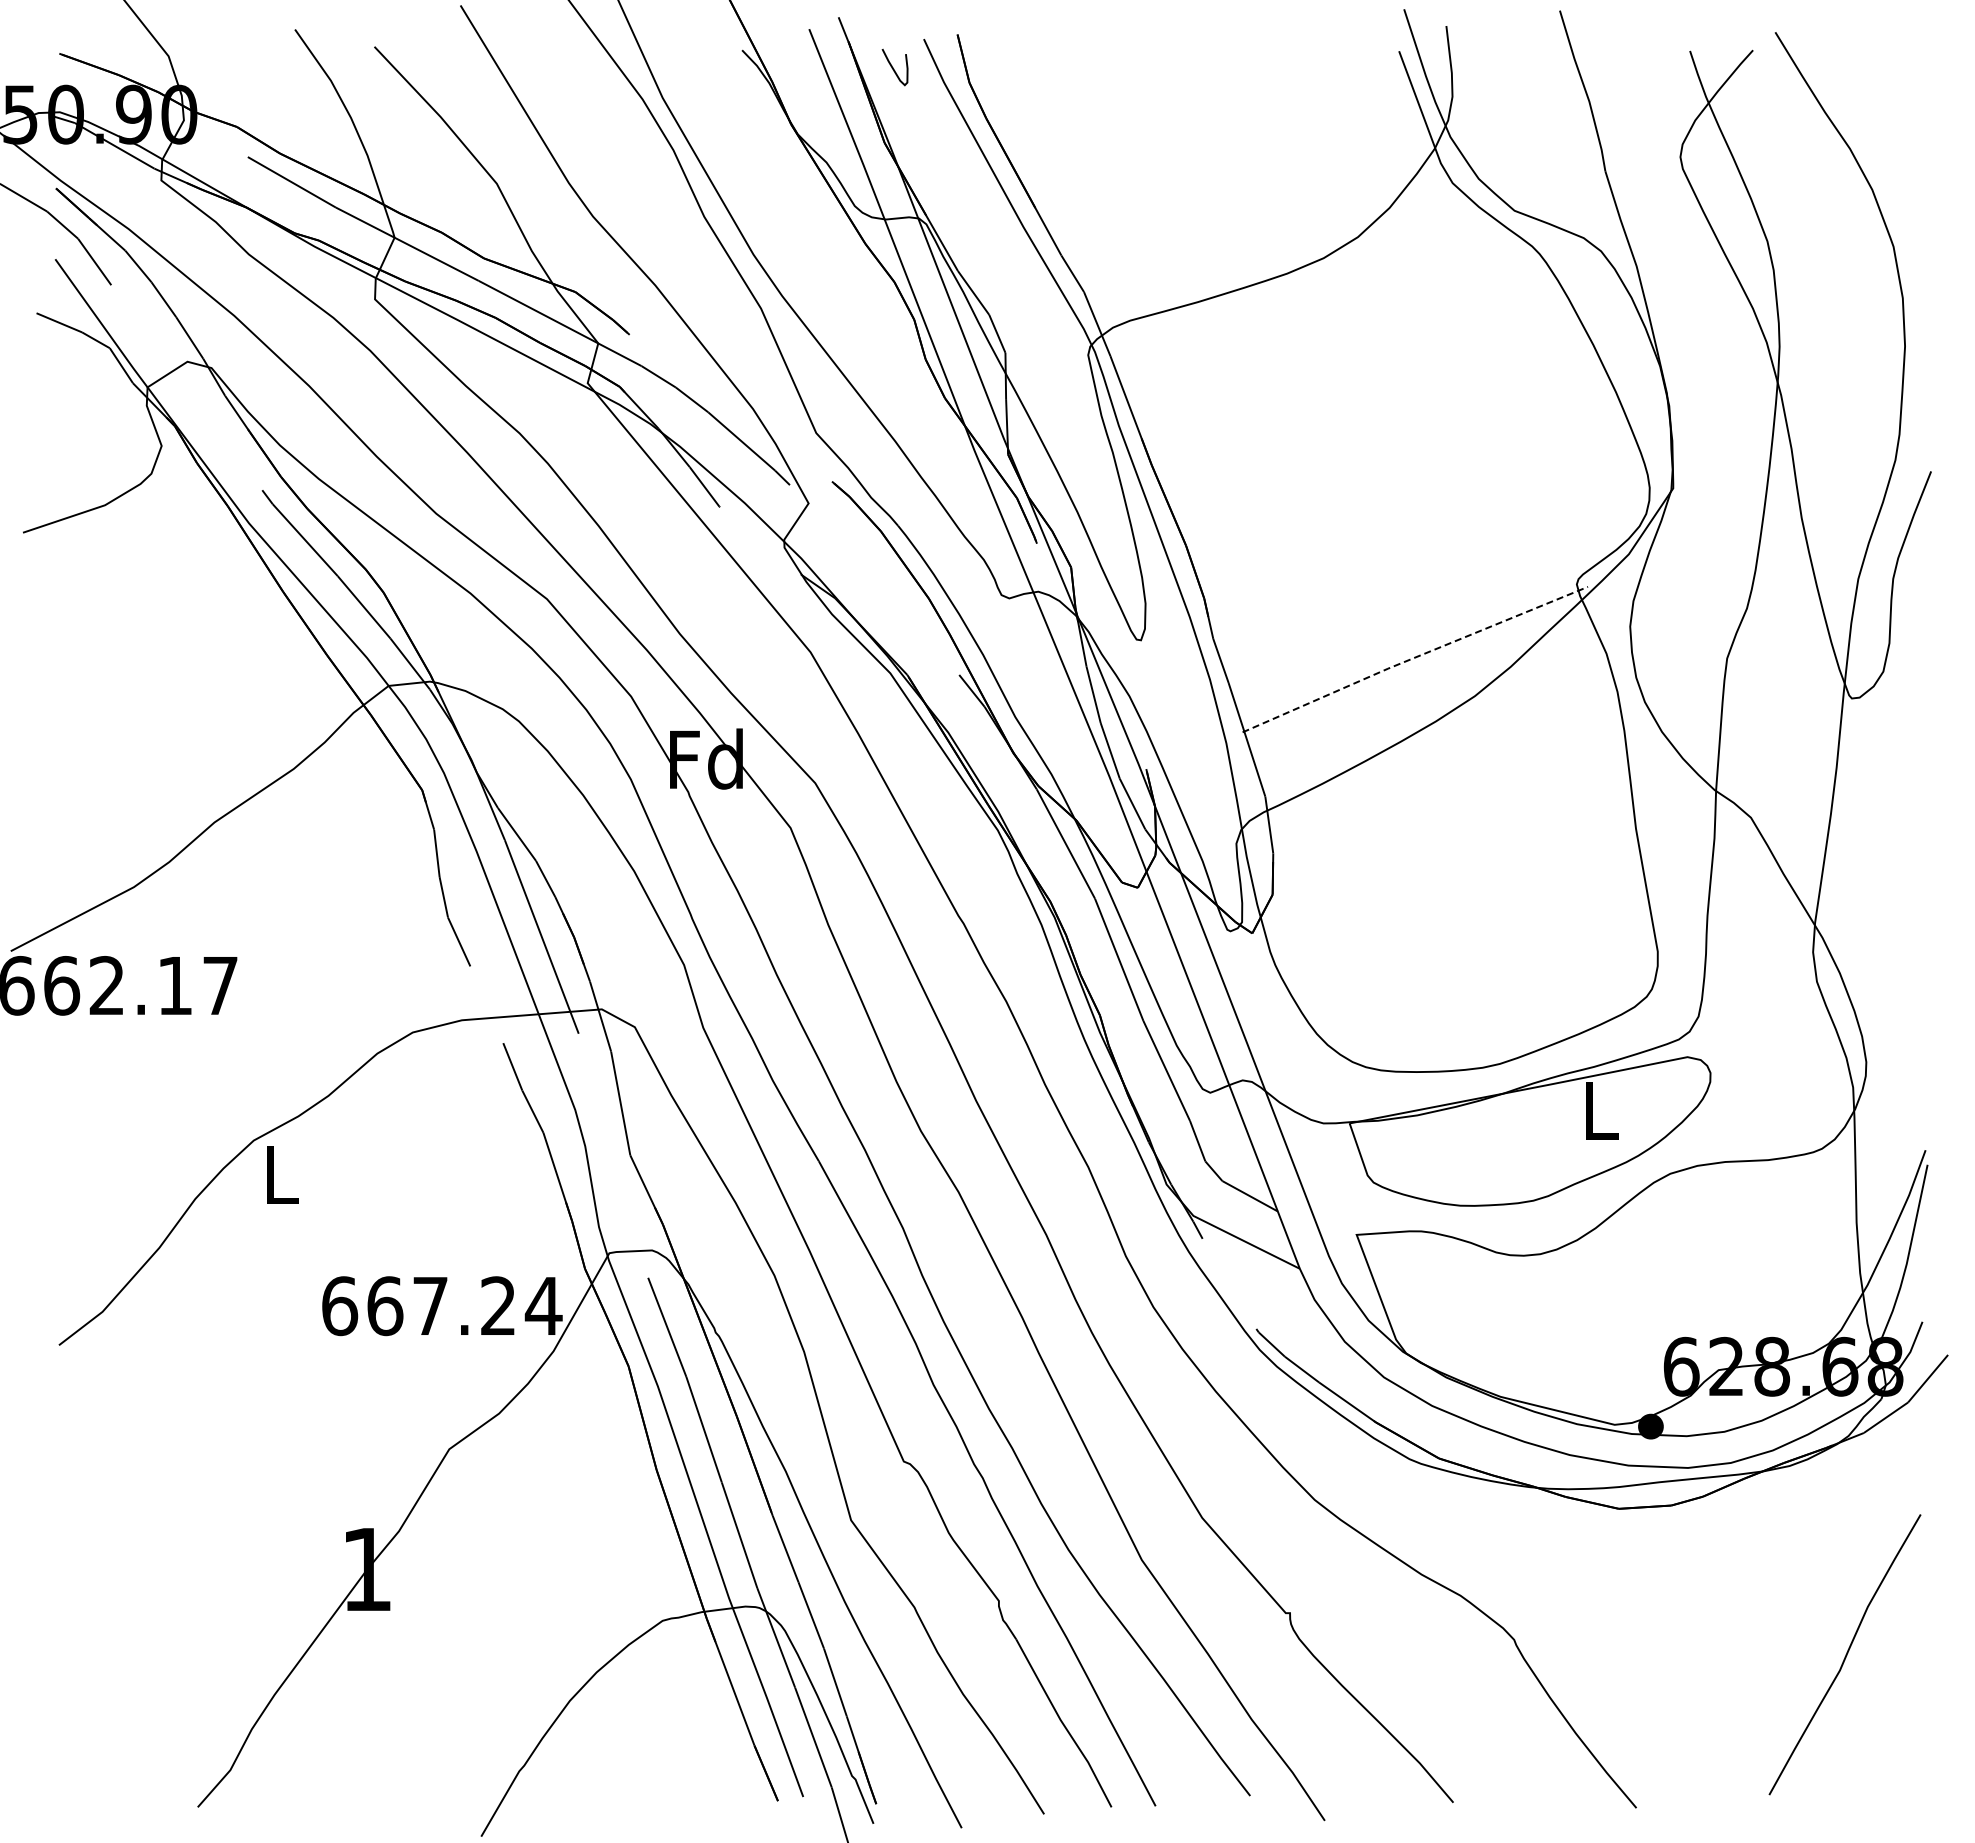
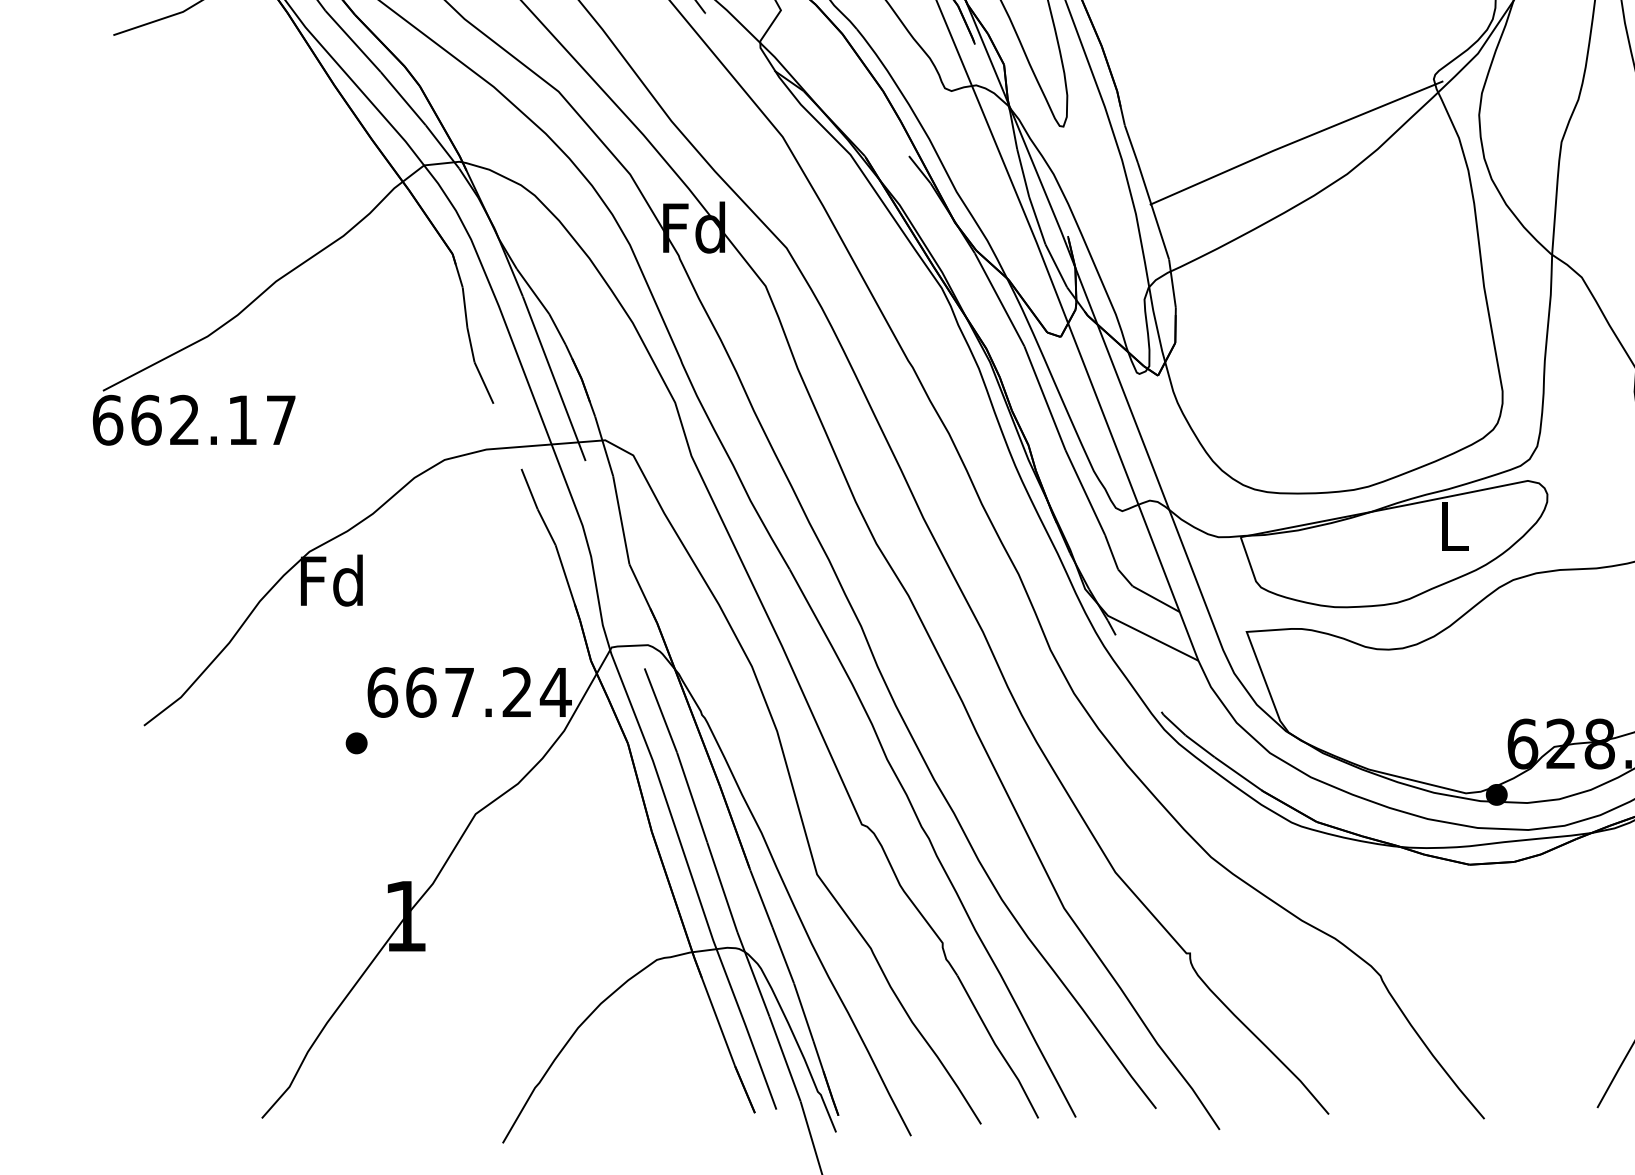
line: (1414, 657) -> (1295, 141), dashed -> solid
text: (279, 1174) -> (331, 580), L -> Fd
part: (309, 1365) -> (356, 742), added

